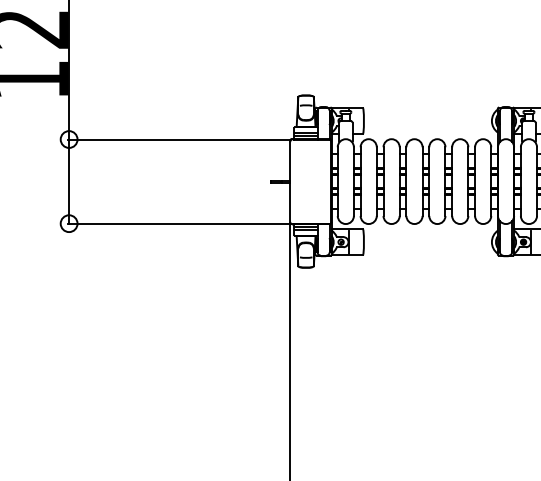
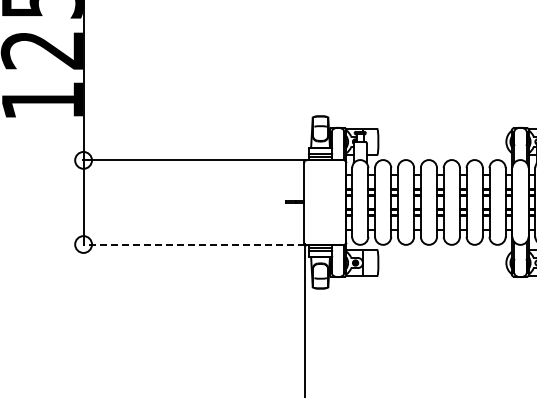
line: (179, 223) -> (193, 244), solid -> dashed

